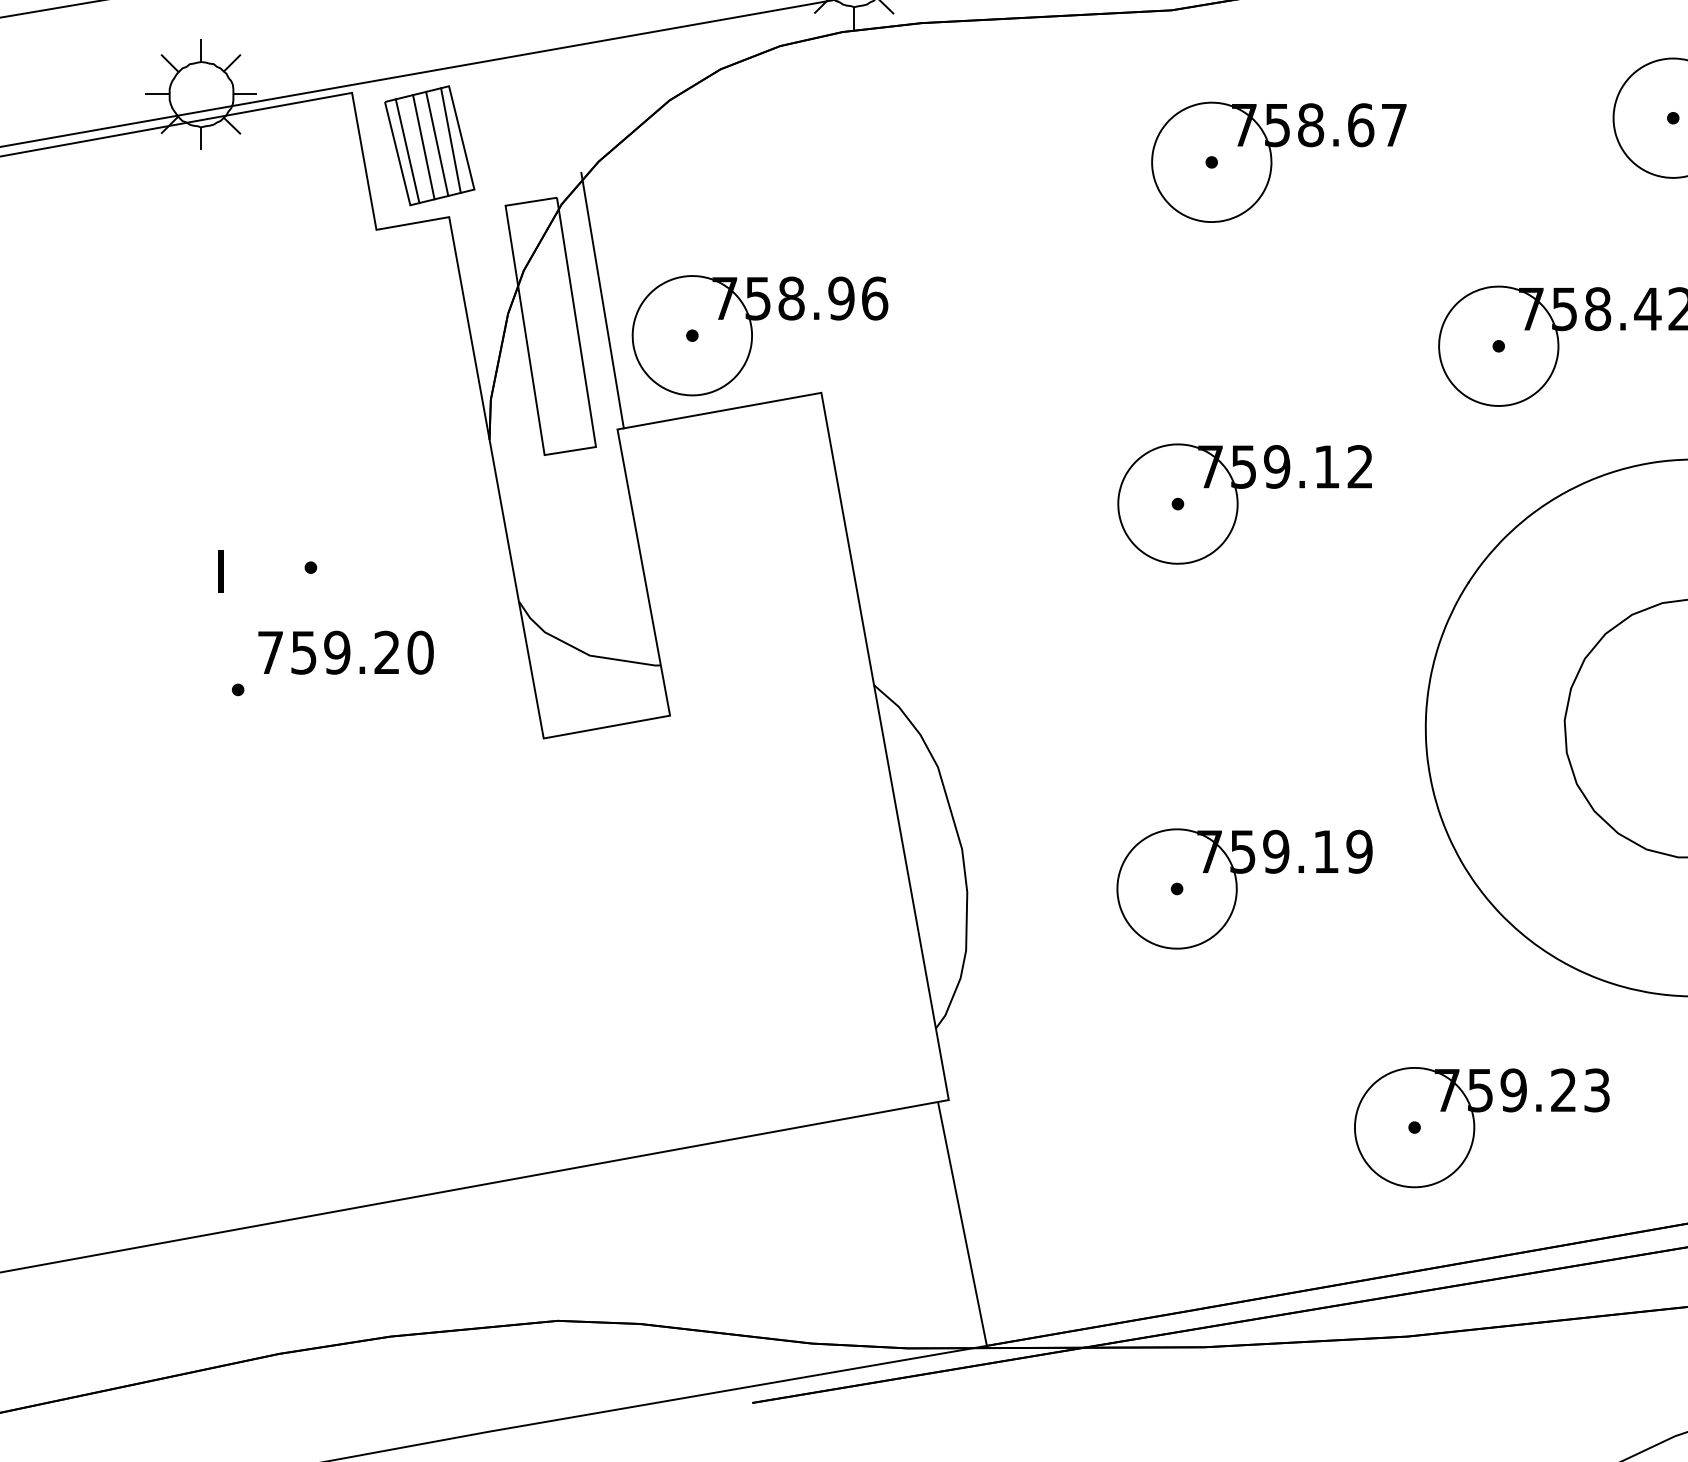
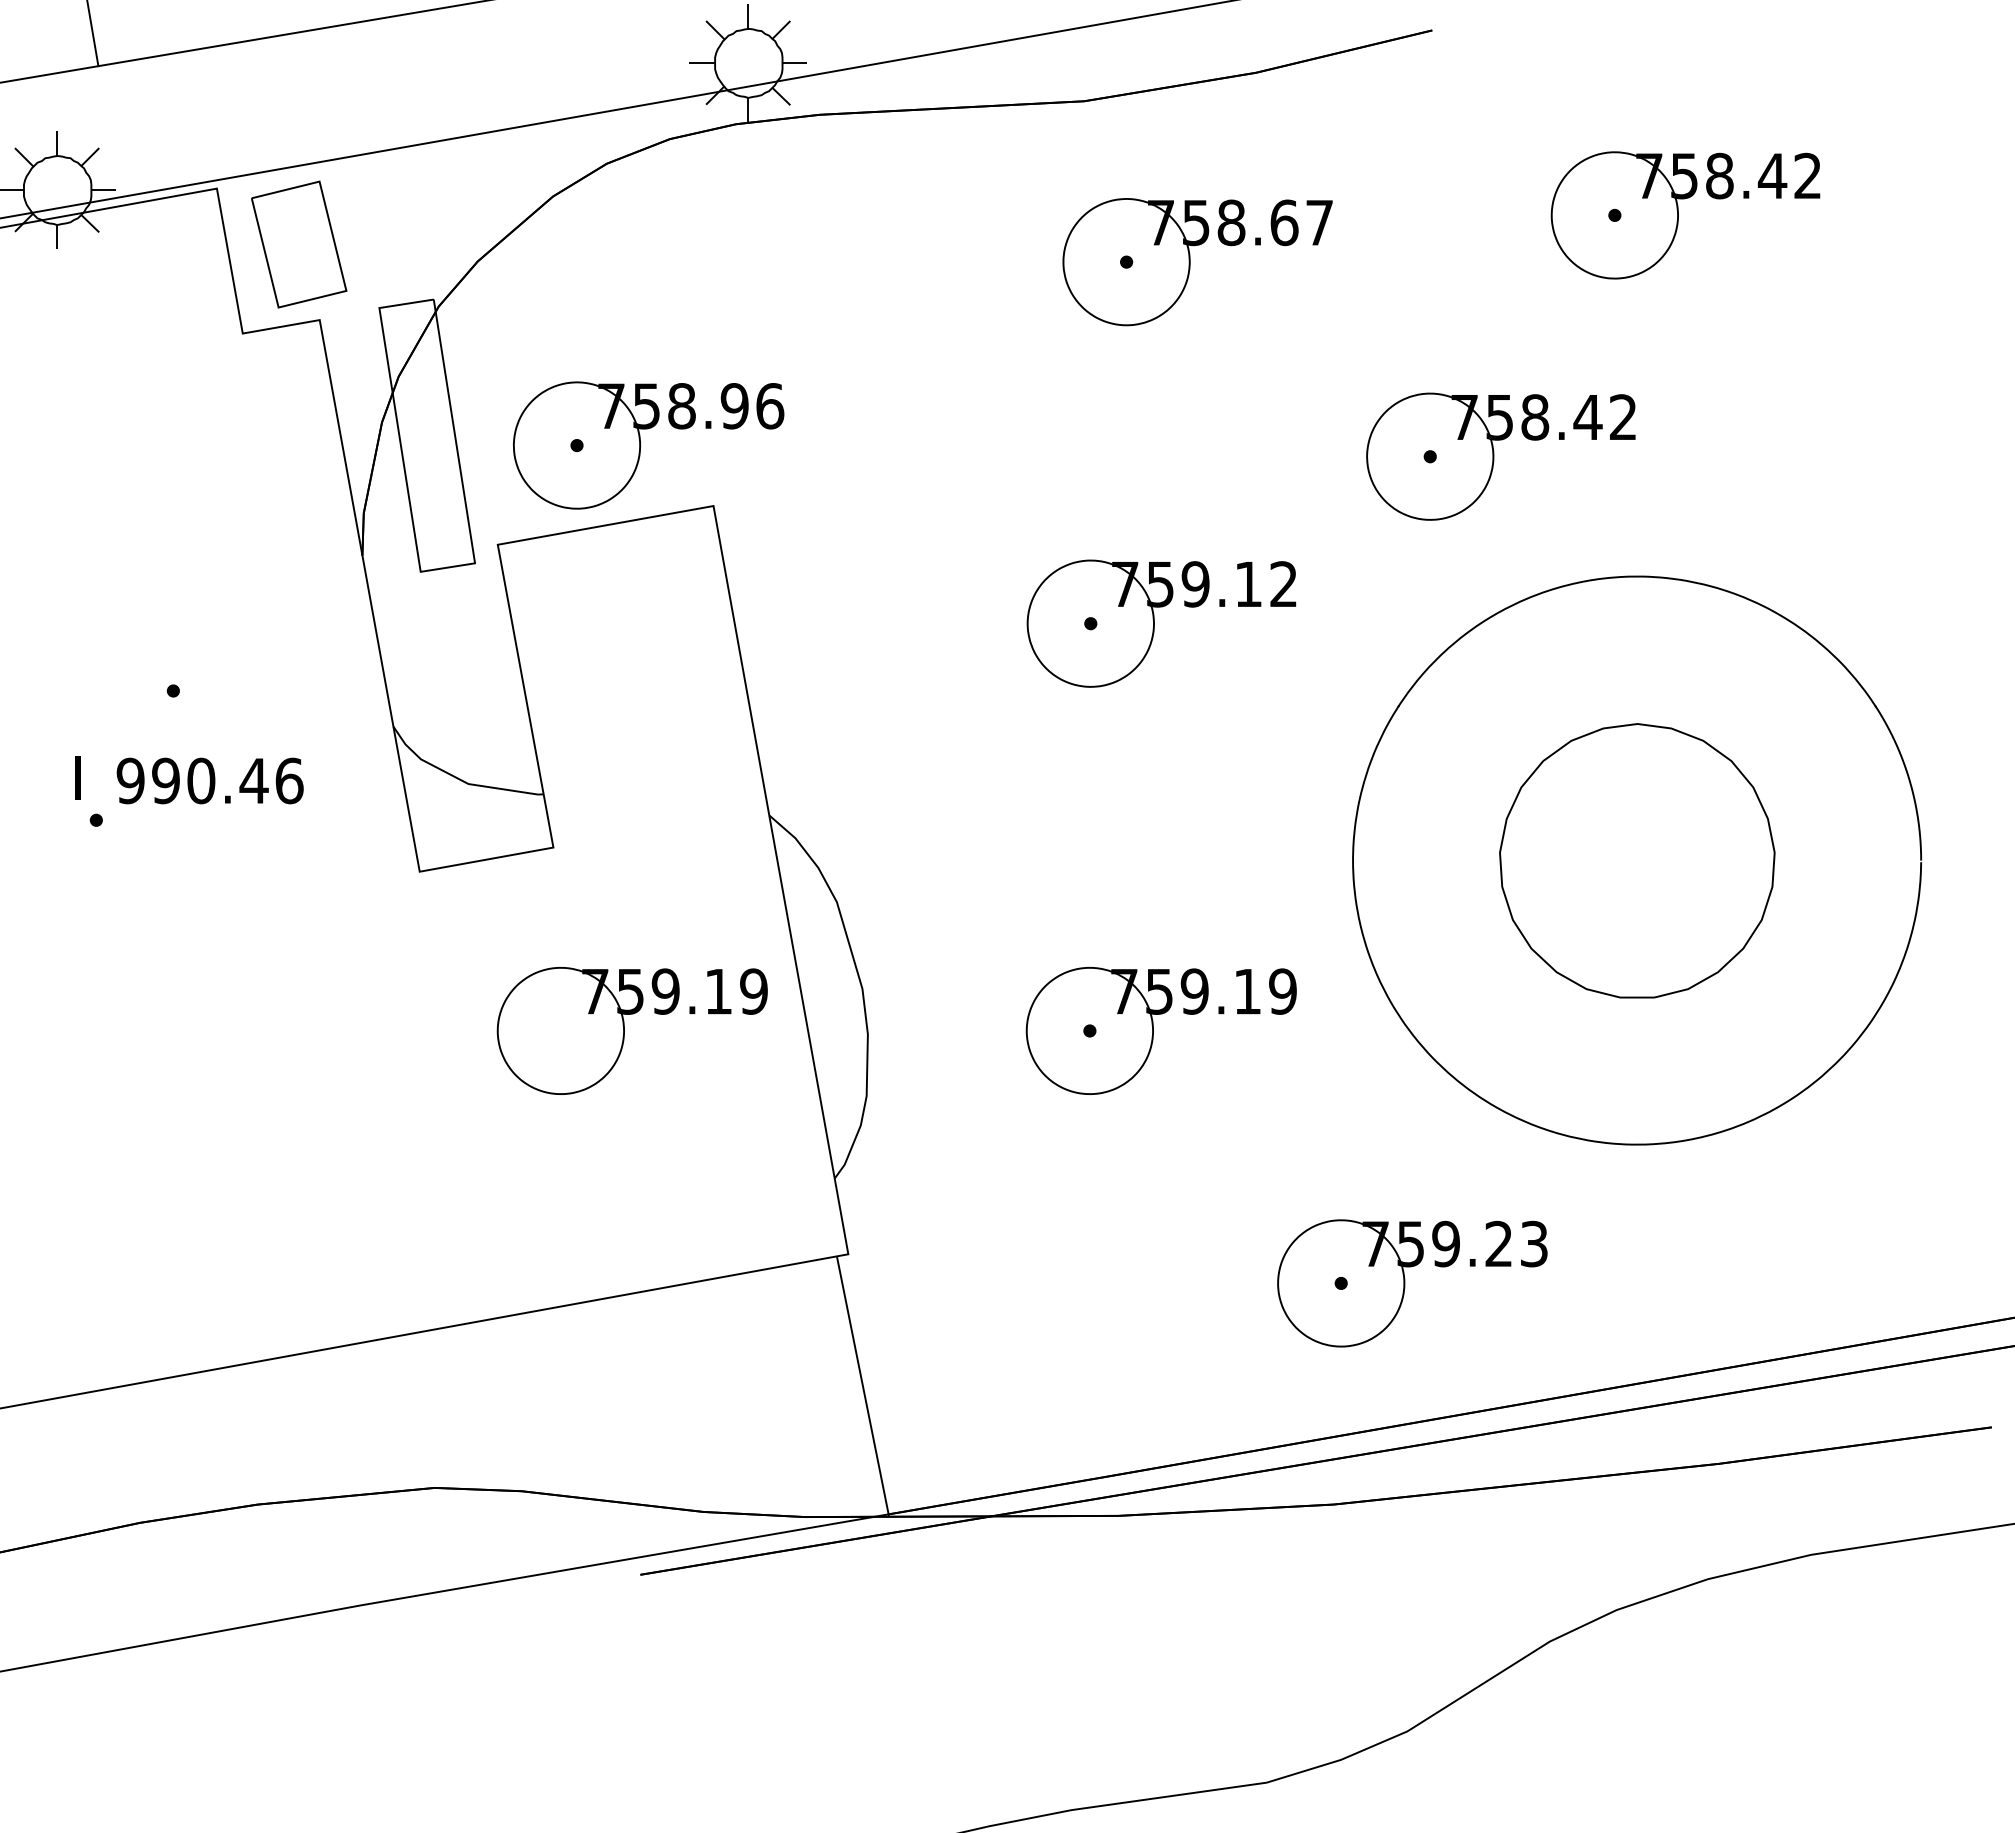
line: (450, 140) -> (321, 238), removed
line: (436, 143) -> (306, 242), removed
line: (423, 146) -> (292, 245), removed
line: (407, 151) -> (275, 250), removed
line: (602, 300) -> (481, 408), removed
text: (220, 570) -> (77, 777), moved
text: (345, 652) -> (209, 780), 759.20 -> 990.46
part: (737, 888) -> (624, 1030), added

